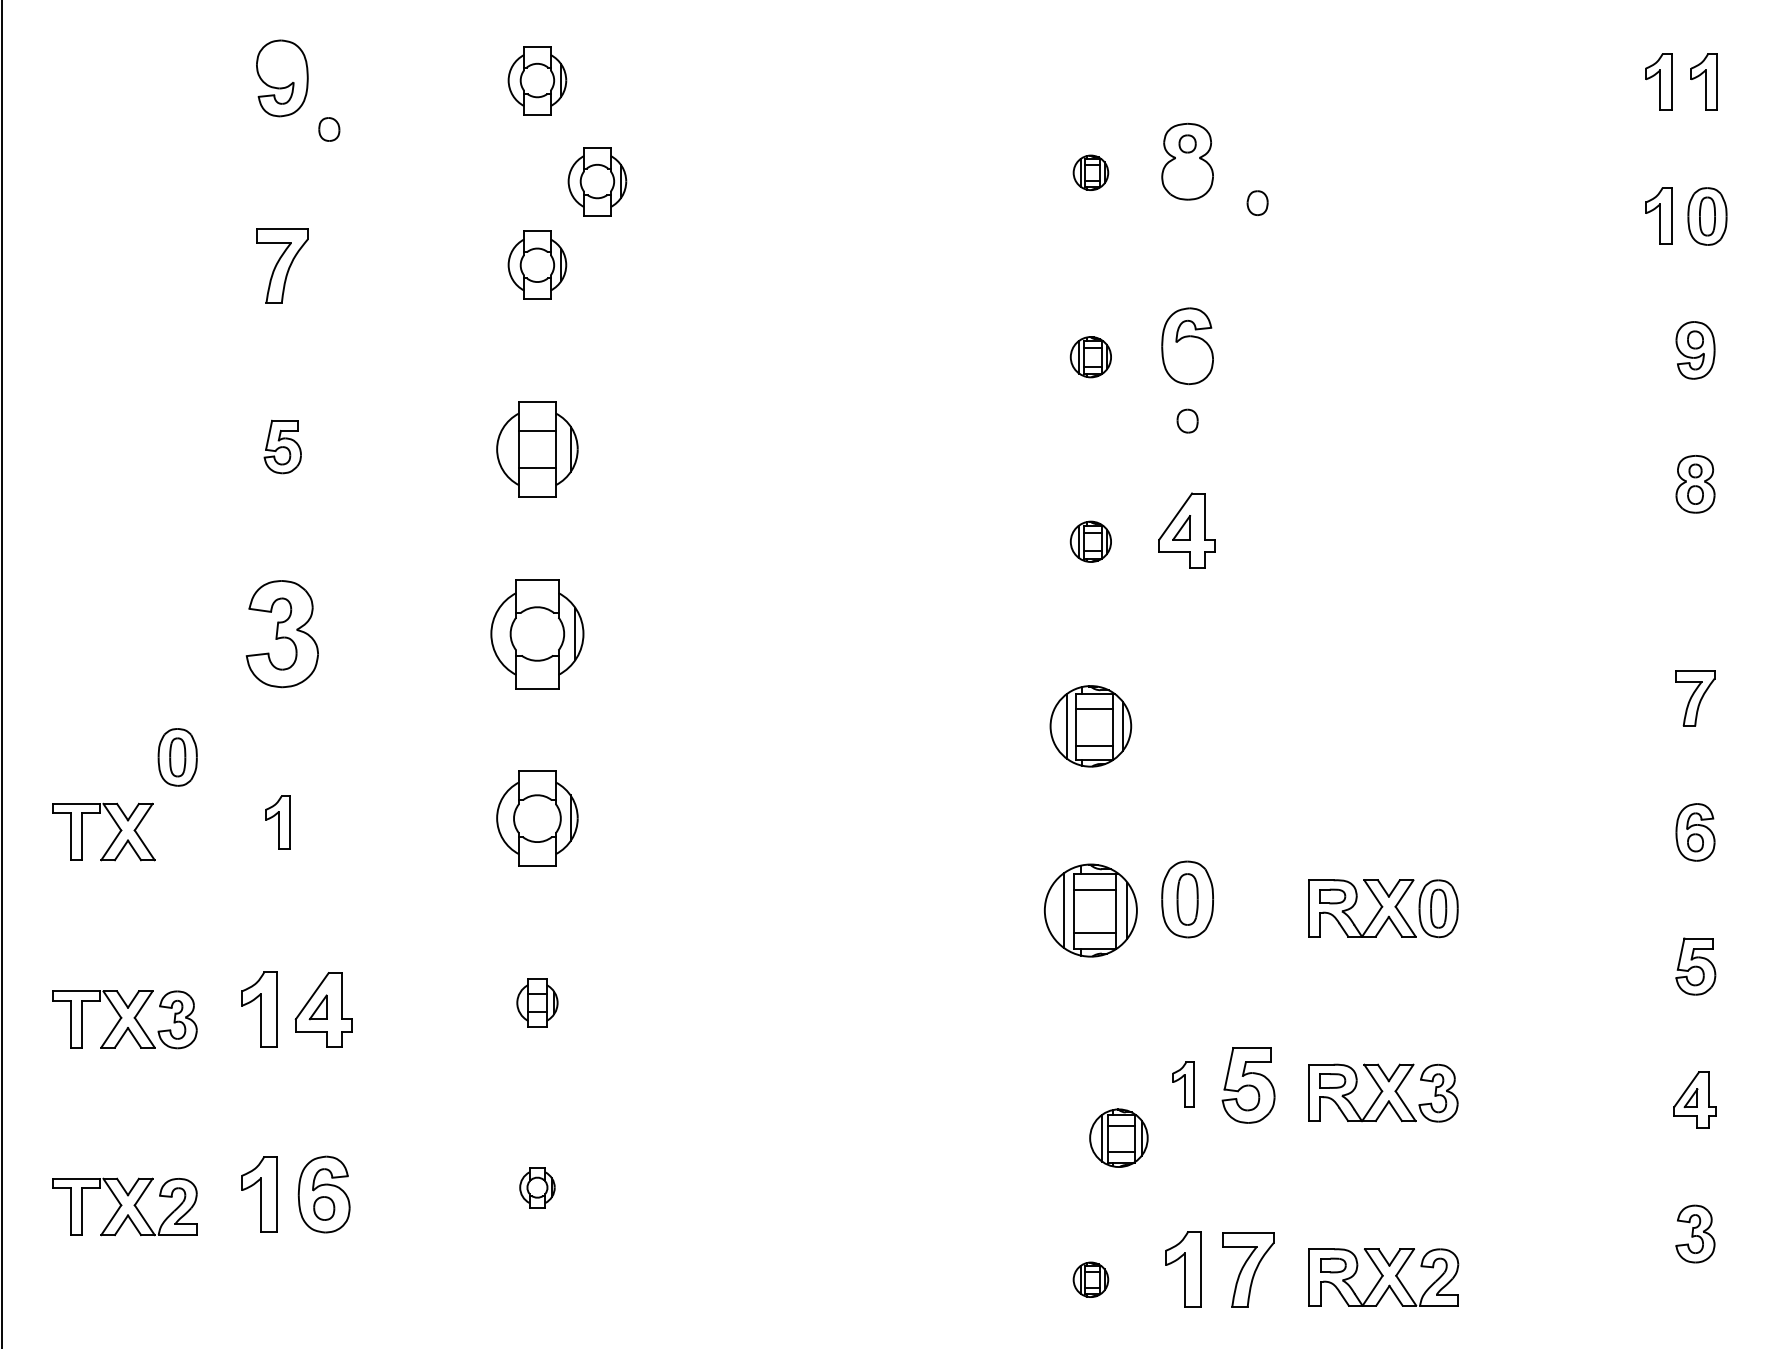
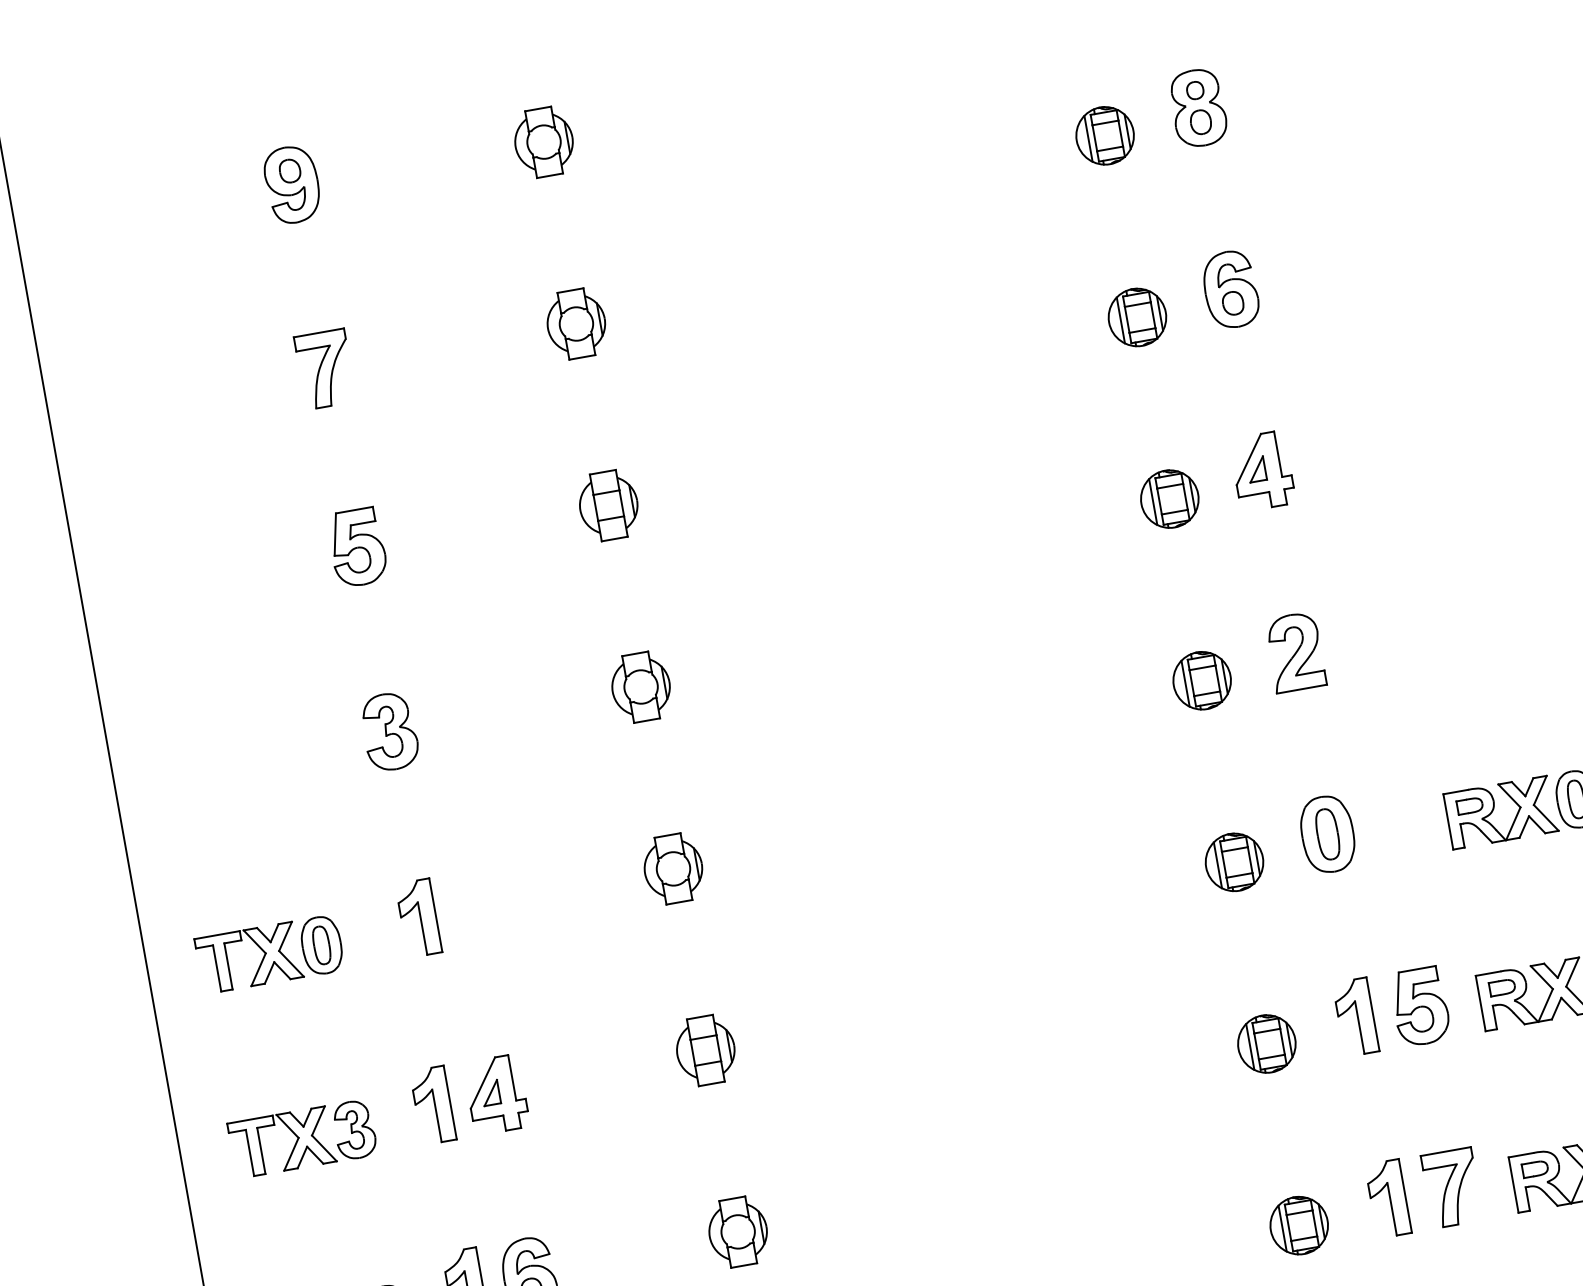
part: (329, 129) -> (290, 171), moved
part: (1090, 172) -> (1104, 135), size x1.67
part: (597, 181) -> (620, 230), removed
part: (1257, 202) -> (1200, 121), moved
part: (1090, 356) -> (1136, 316), size x1.43
part: (1187, 420) -> (1232, 302), moved
part: (282, 446) -> (357, 547), size x1.43
part: (537, 449) -> (608, 505), size x0.71
part: (1090, 541) -> (1169, 498), size x1.43
part: (281, 633) -> (389, 731), size x0.71
part: (537, 633) -> (641, 686), size x0.62
part: (1187, 714) -> (1295, 652), added
part: (1090, 725) -> (1201, 680), size x0.71
part: (177, 757) -> (321, 945), moved
part: (537, 818) -> (673, 868), size x0.71
part: (277, 822) -> (418, 918), size x1.43
part: (1090, 910) -> (1234, 862), size x0.62
part: (537, 1002) -> (705, 1049), size x1.43
part: (1183, 1084) -> (1356, 1017), size x1.67
part: (1118, 1137) -> (1266, 1043), moved
part: (537, 1187) -> (738, 1231), size x1.67
part: (1090, 1279) -> (1298, 1225), size x1.67

